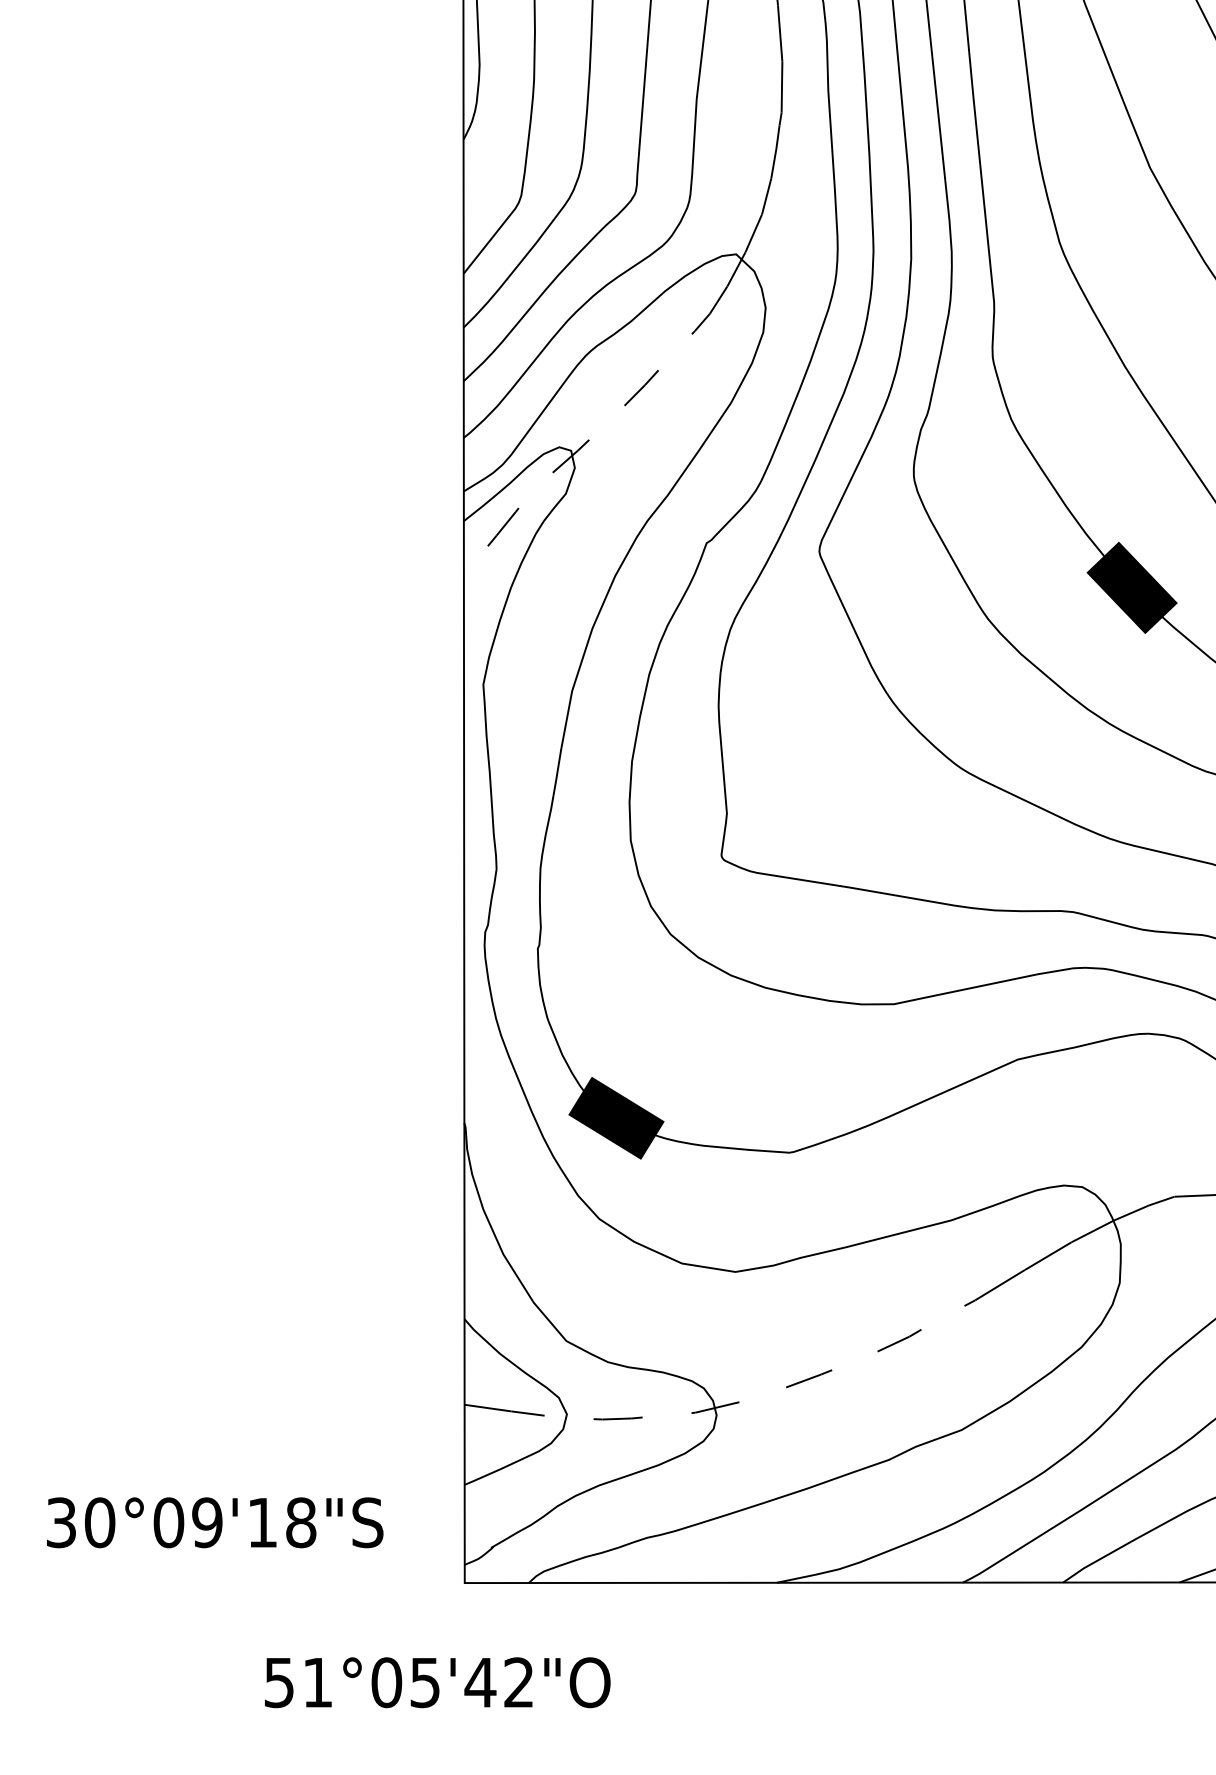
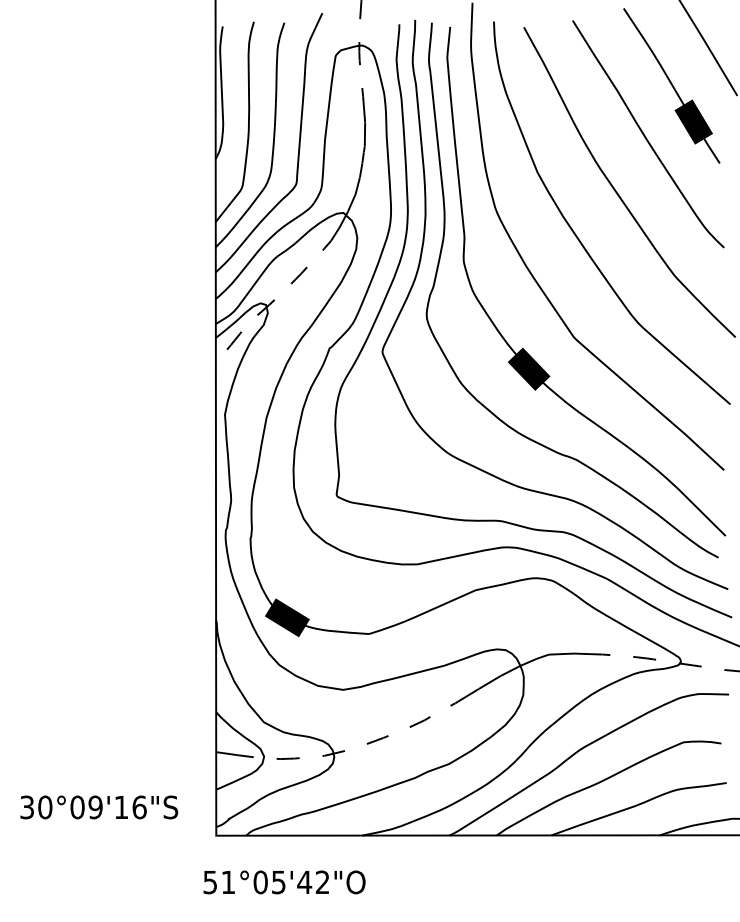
text: (300, 1522) -> (139, 807), 30°09'18"S -> 30°09'16"S
text: (437, 1682) -> (284, 882), moved

